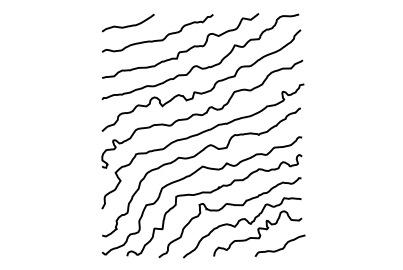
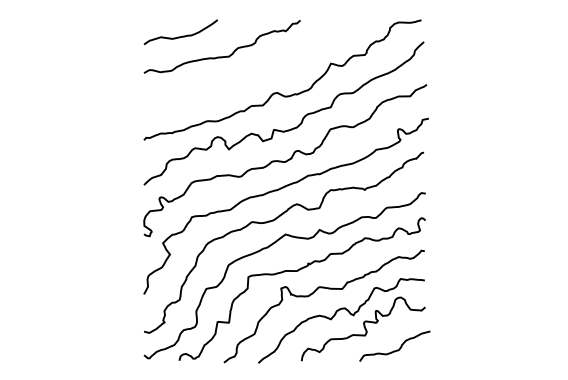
curve: (183, 50) -> (258, 70), removed

